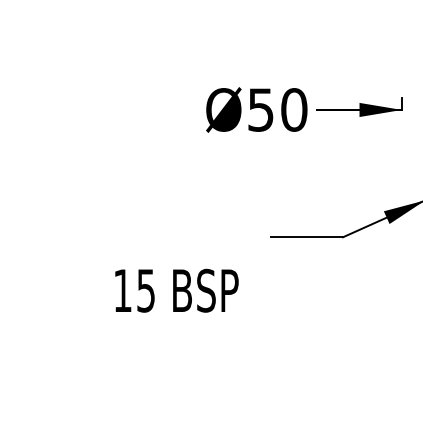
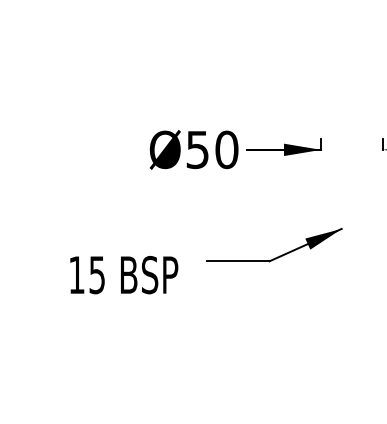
text: (177, 291) -> (124, 275), moved

